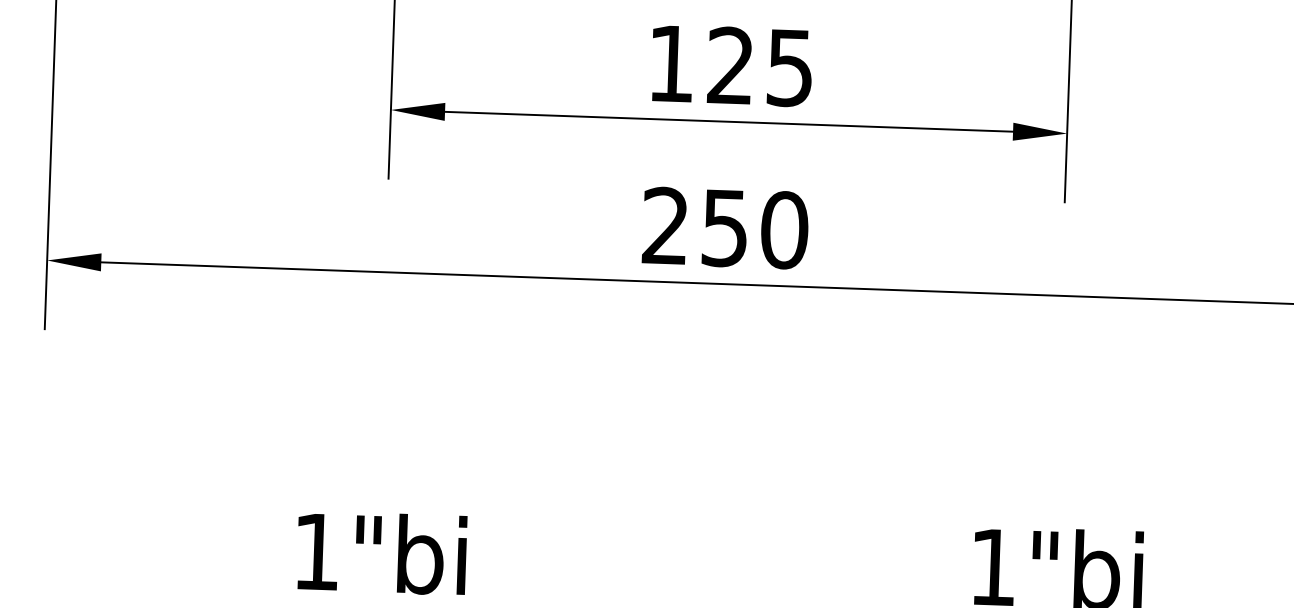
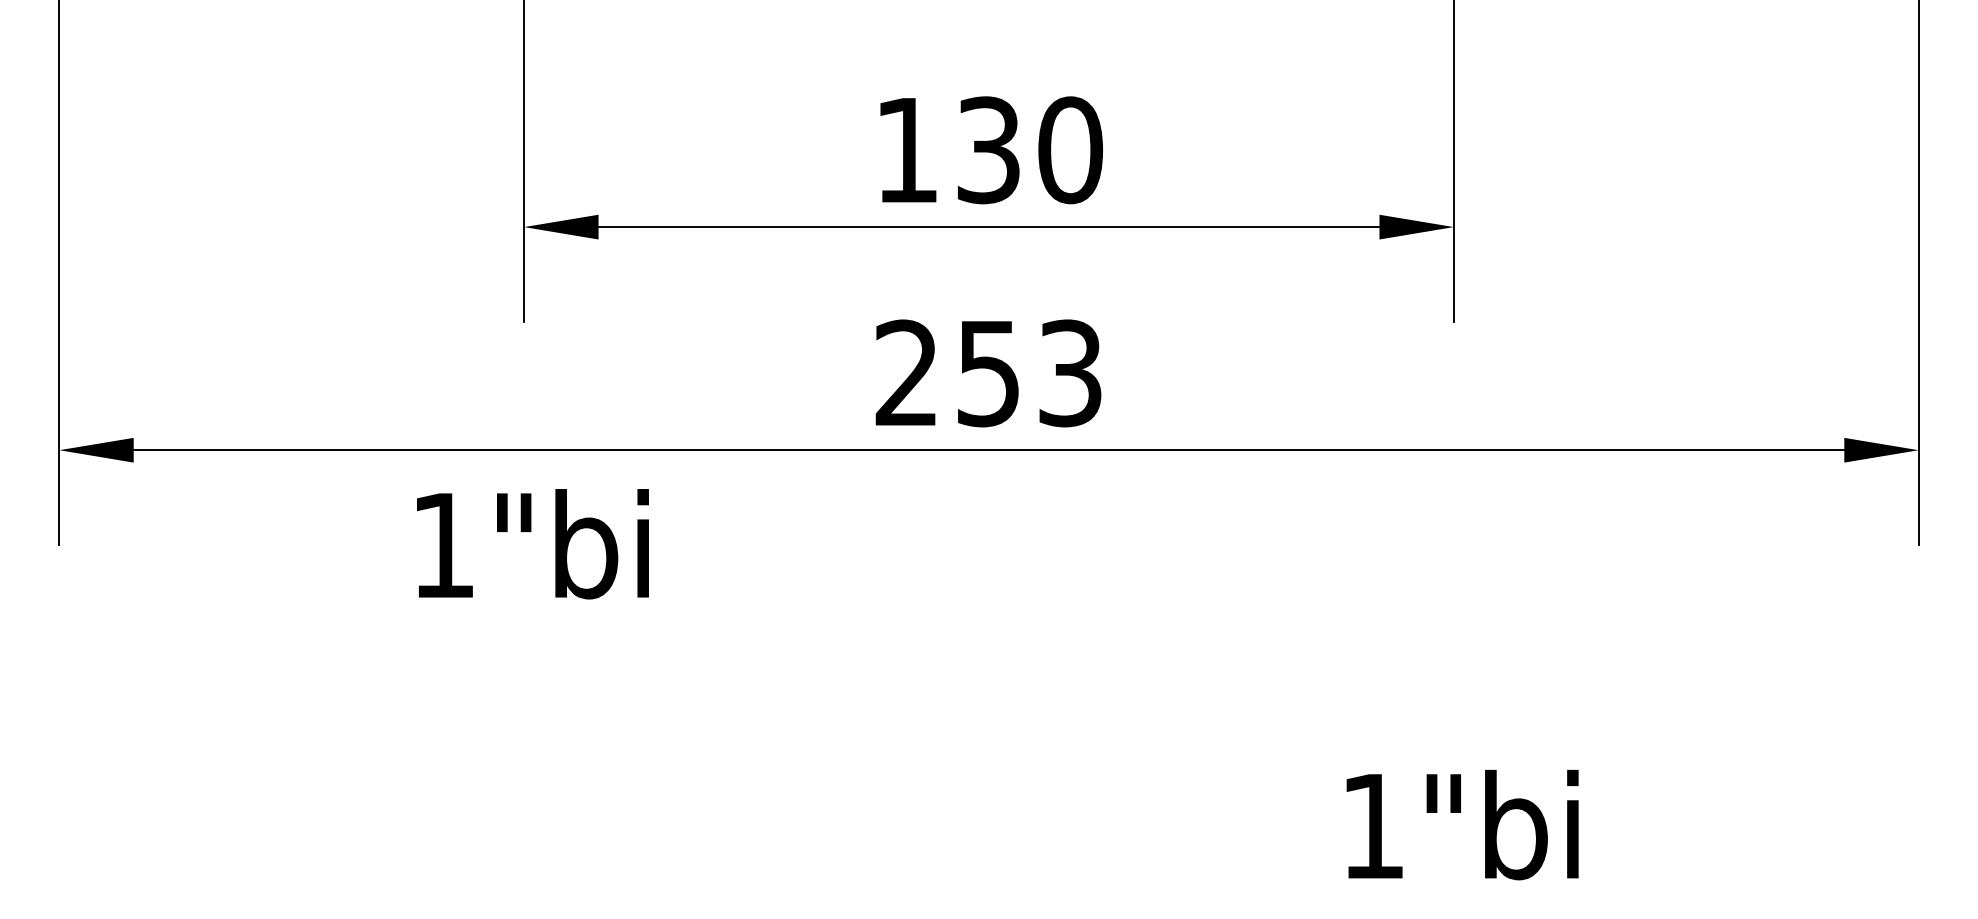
text: (761, 67) -> (1030, 150), 125 -> 130
text: (784, 230) -> (1070, 373), 250 -> 253
text: (381, 553) -> (532, 544), moved

